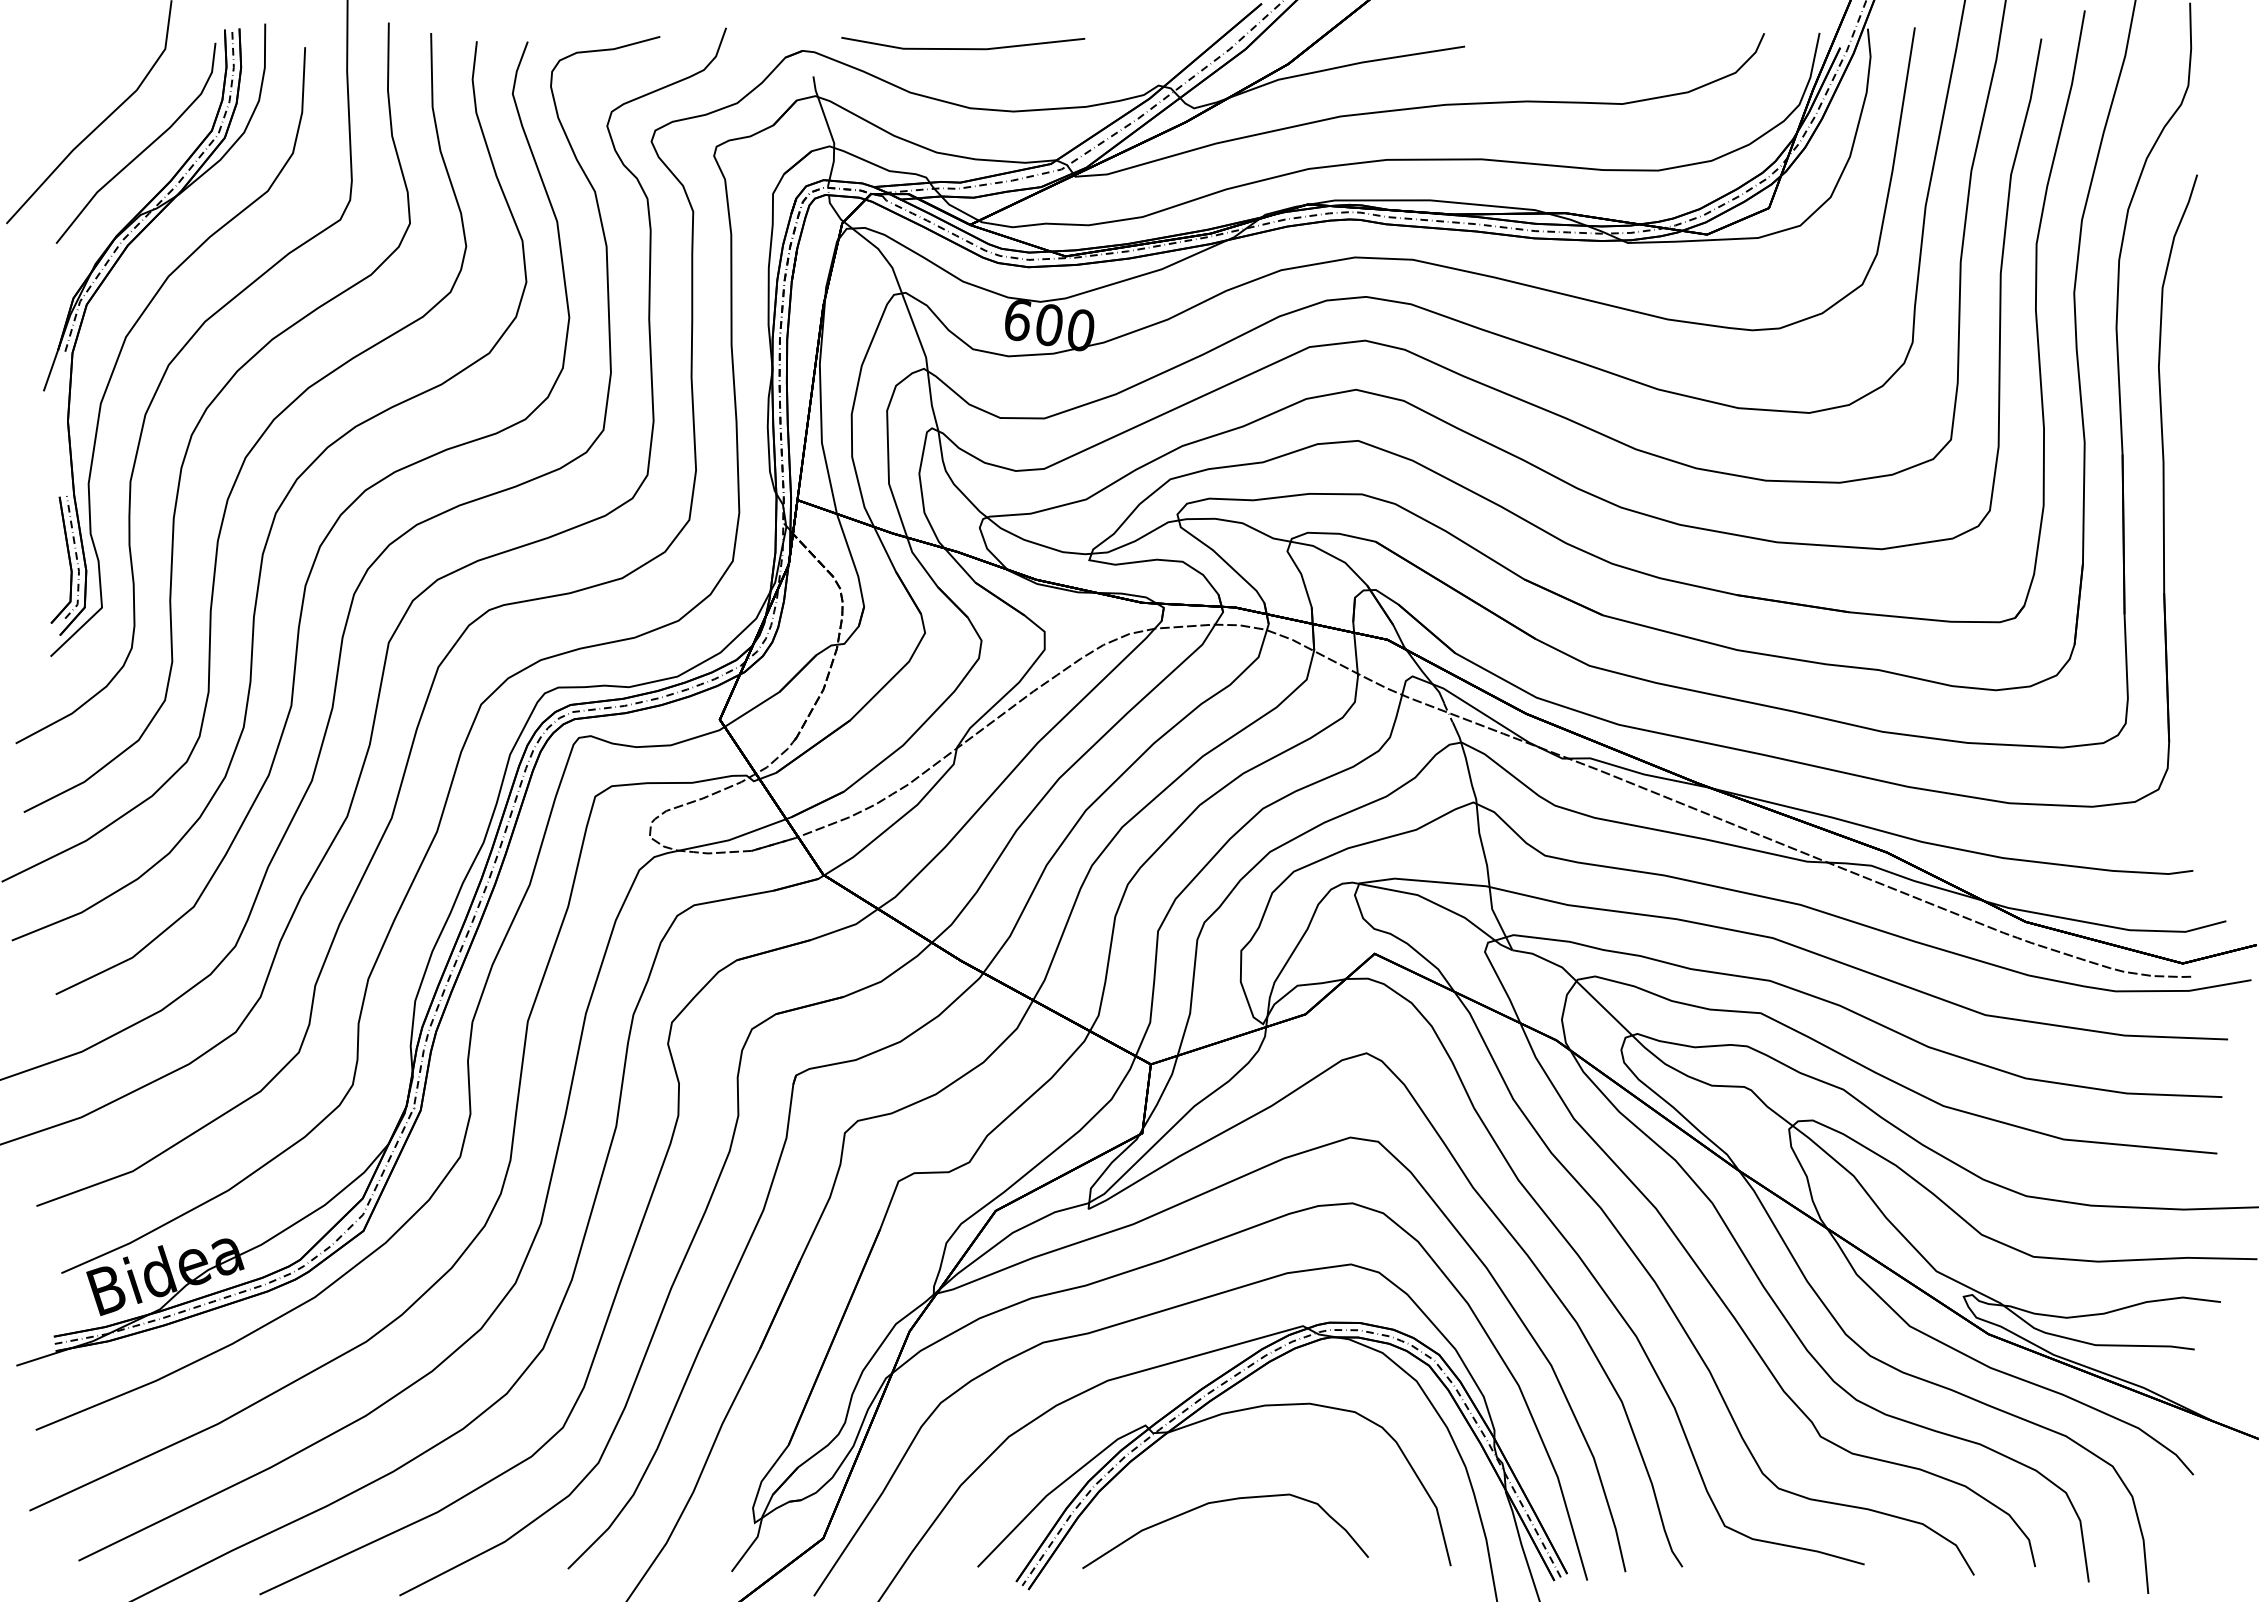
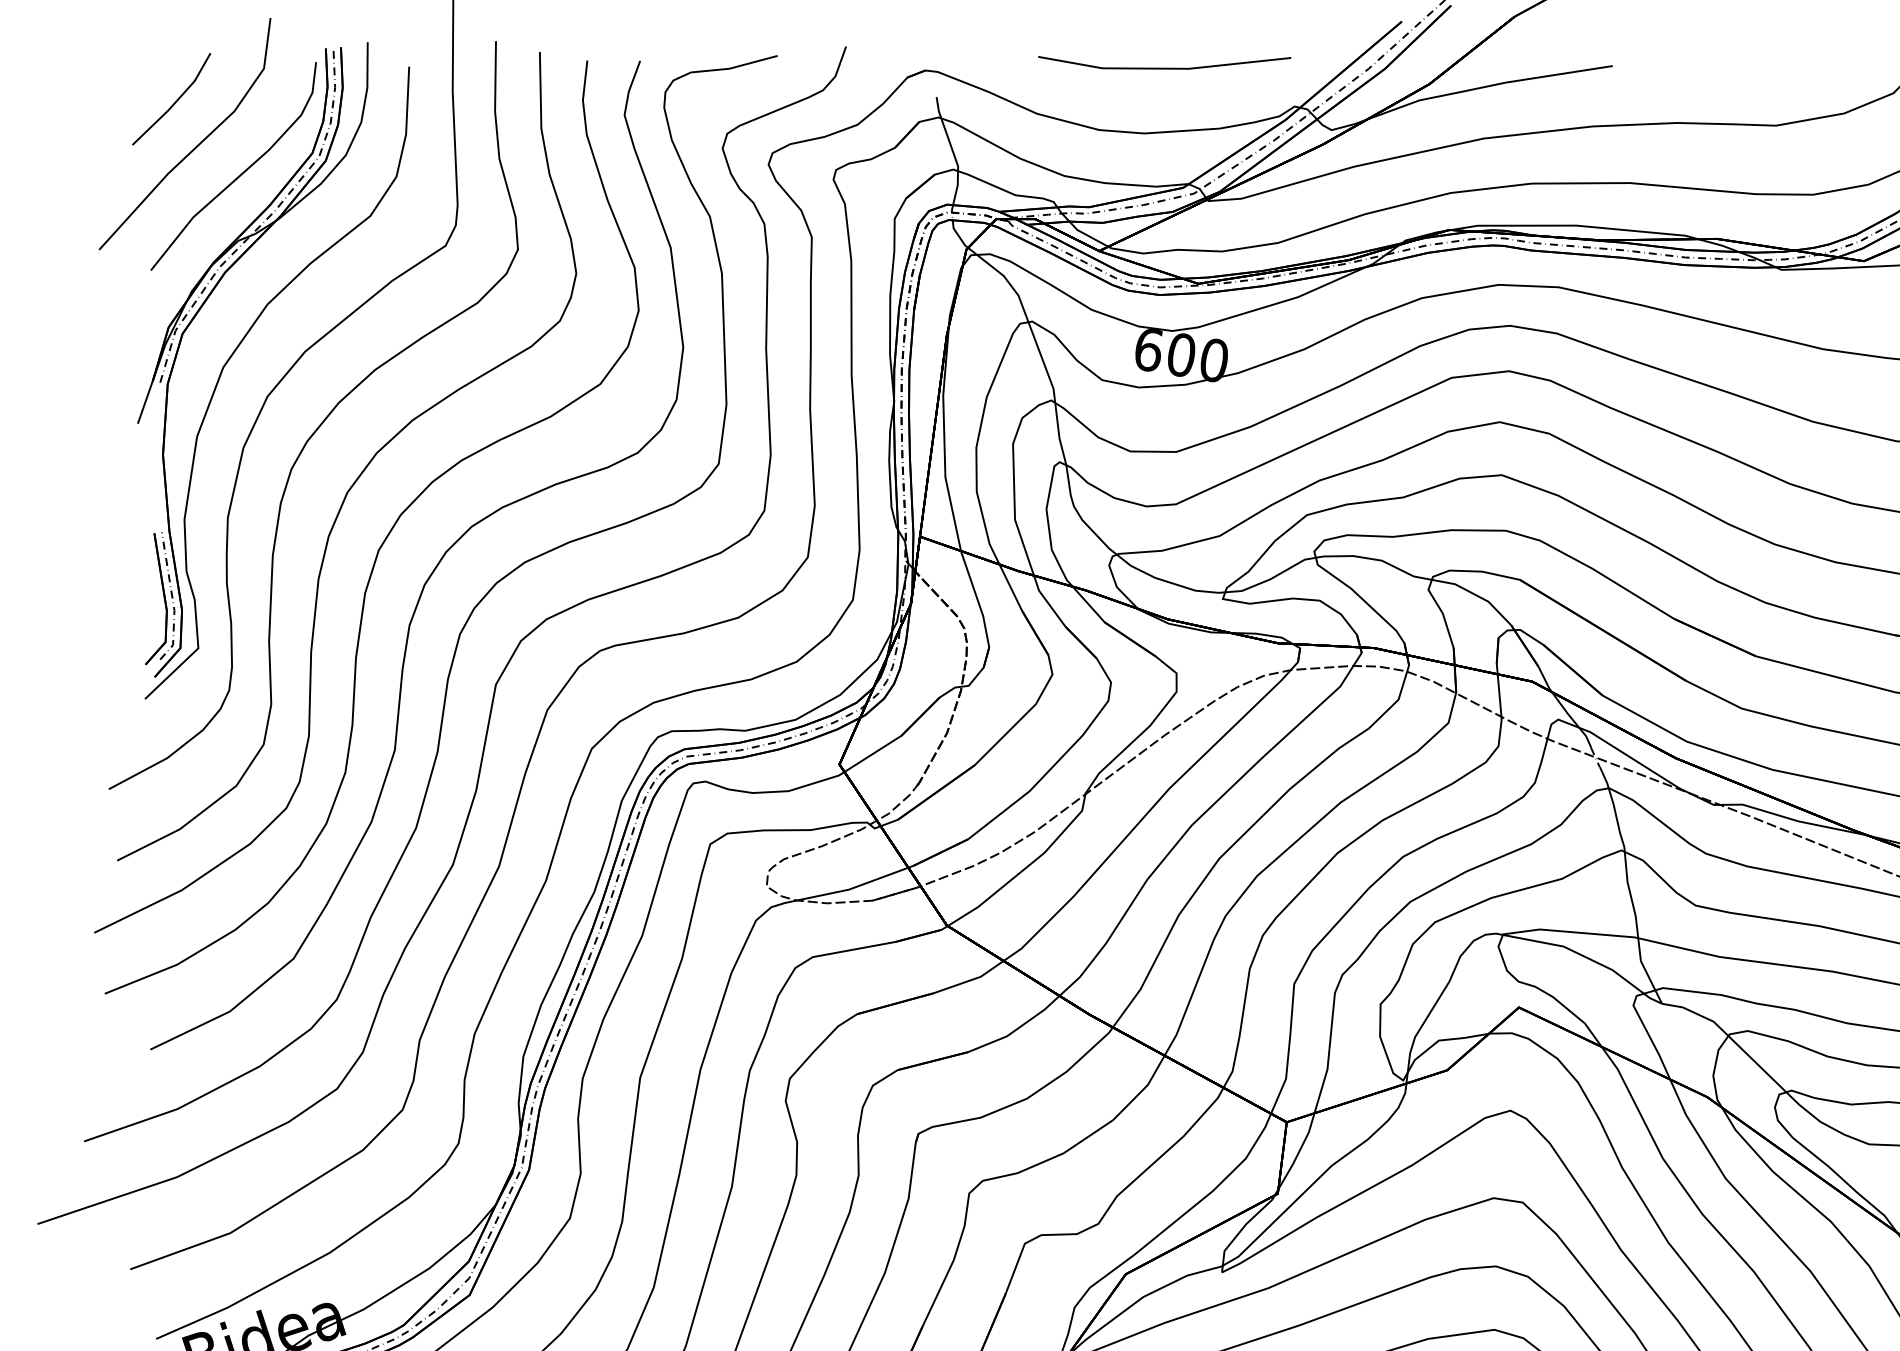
line: (963, 48) -> (1164, 68), moved
line: (79, 80) -> (174, 101), added

